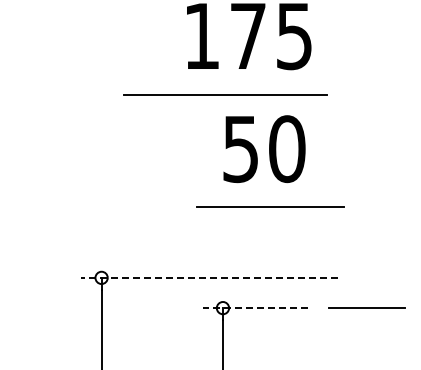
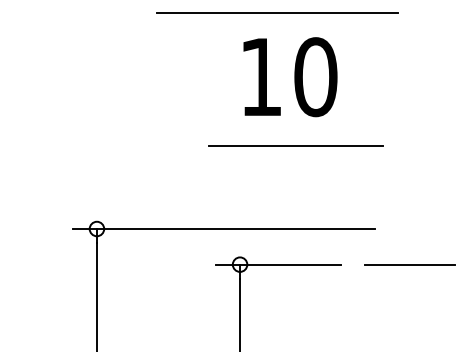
line: (225, 94) -> (277, 12), moved
text: (240, 149) -> (260, 77), 50 -> 10
line: (208, 277) -> (222, 228), dashed -> solid
line: (255, 308) -> (278, 265), dashed -> solid

